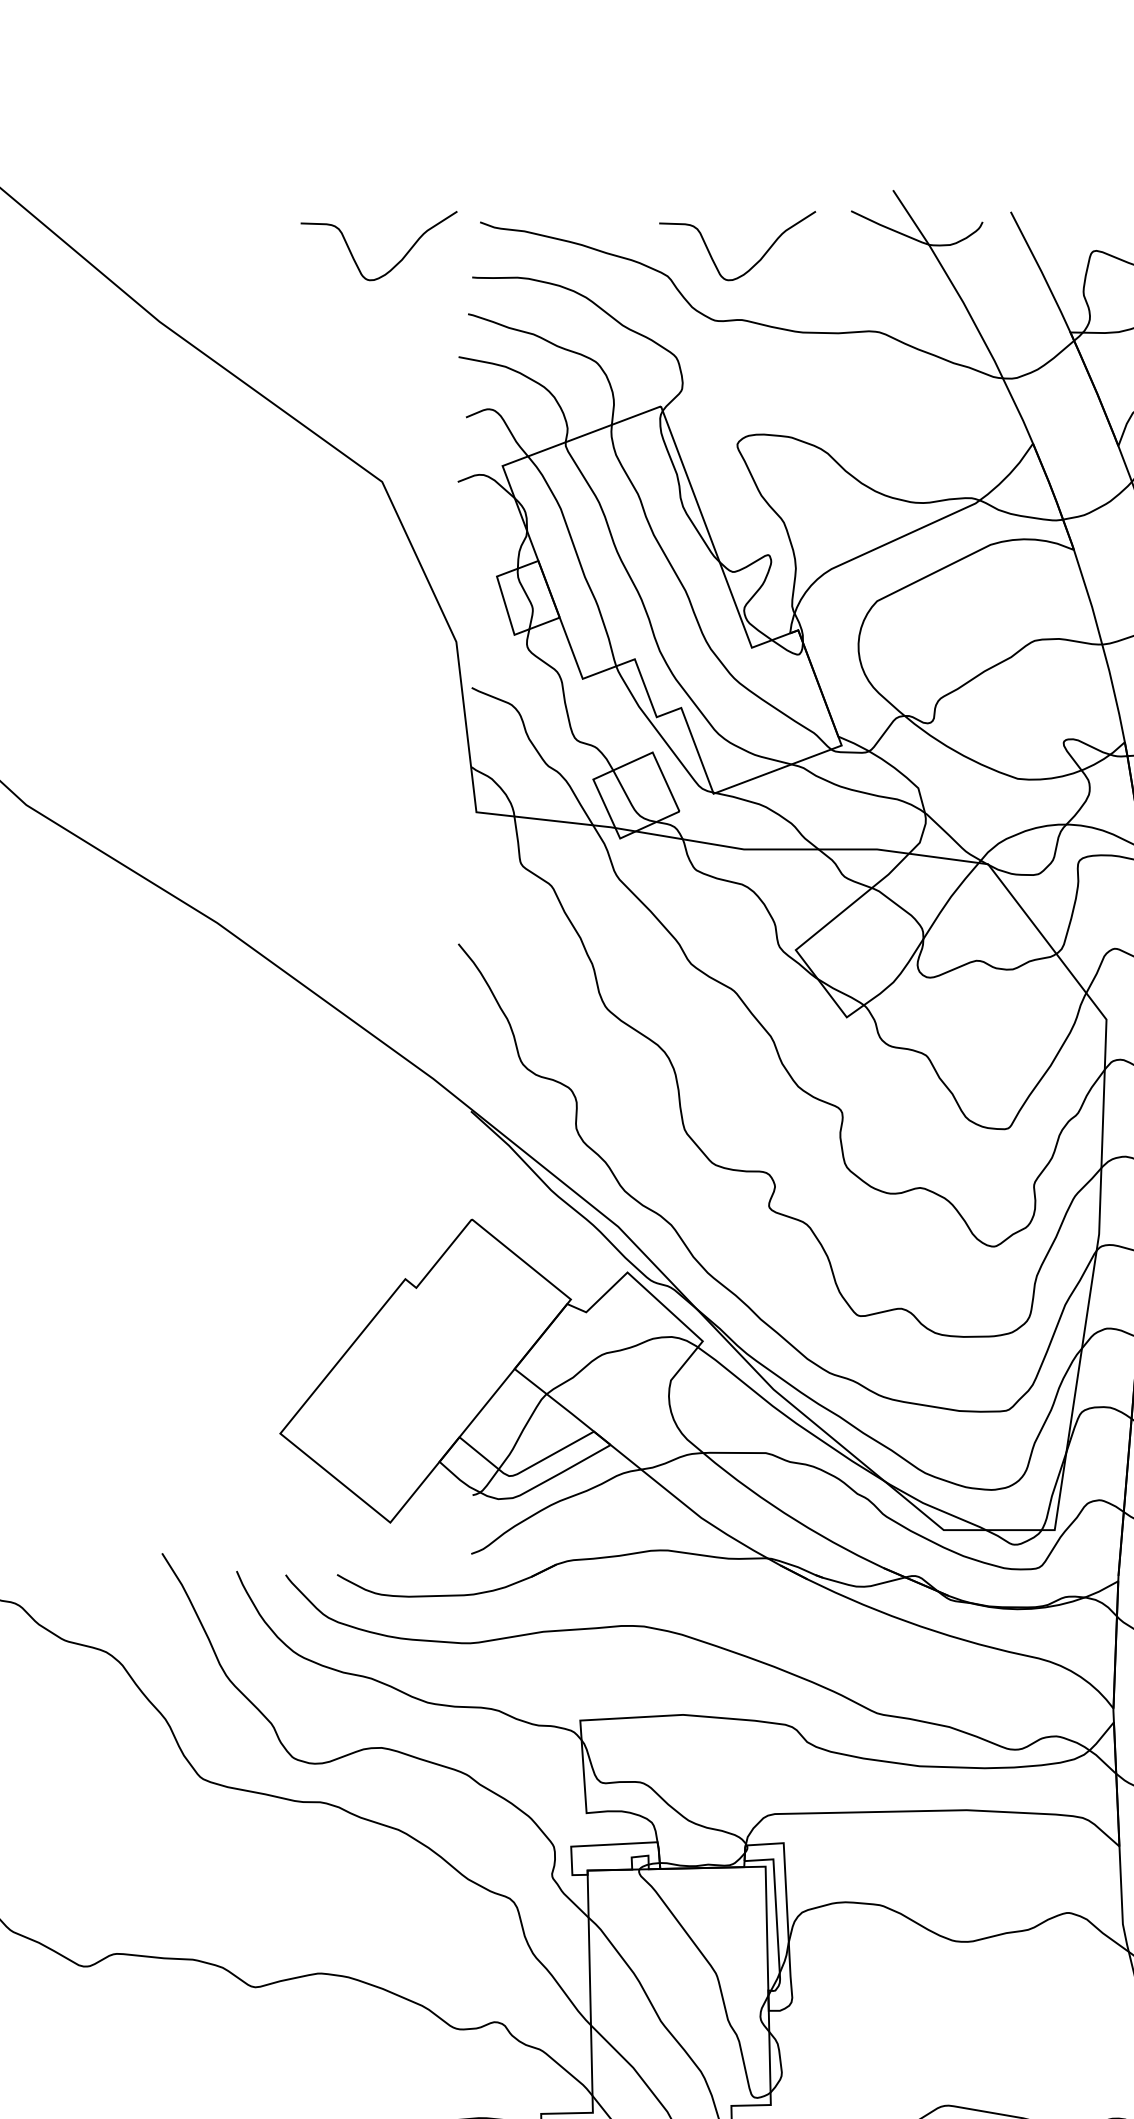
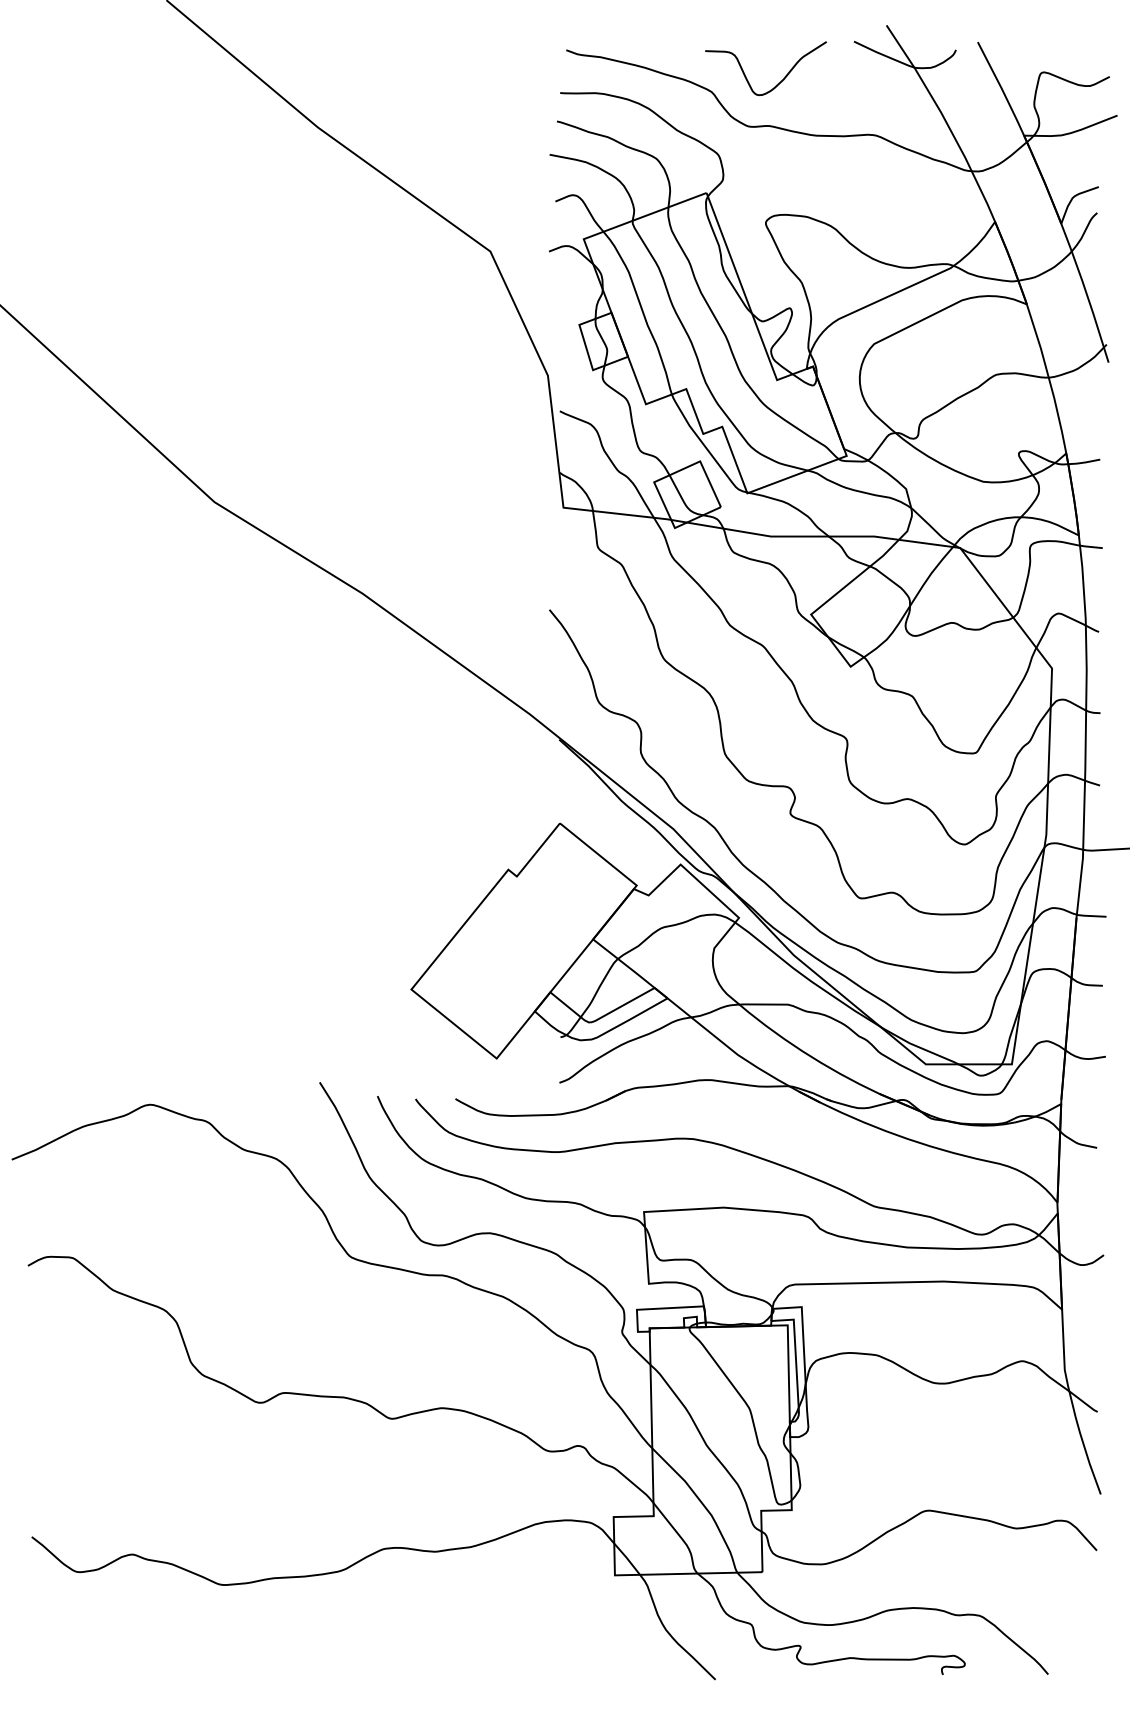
curve: (393, 265) -> (499, 83), removed

